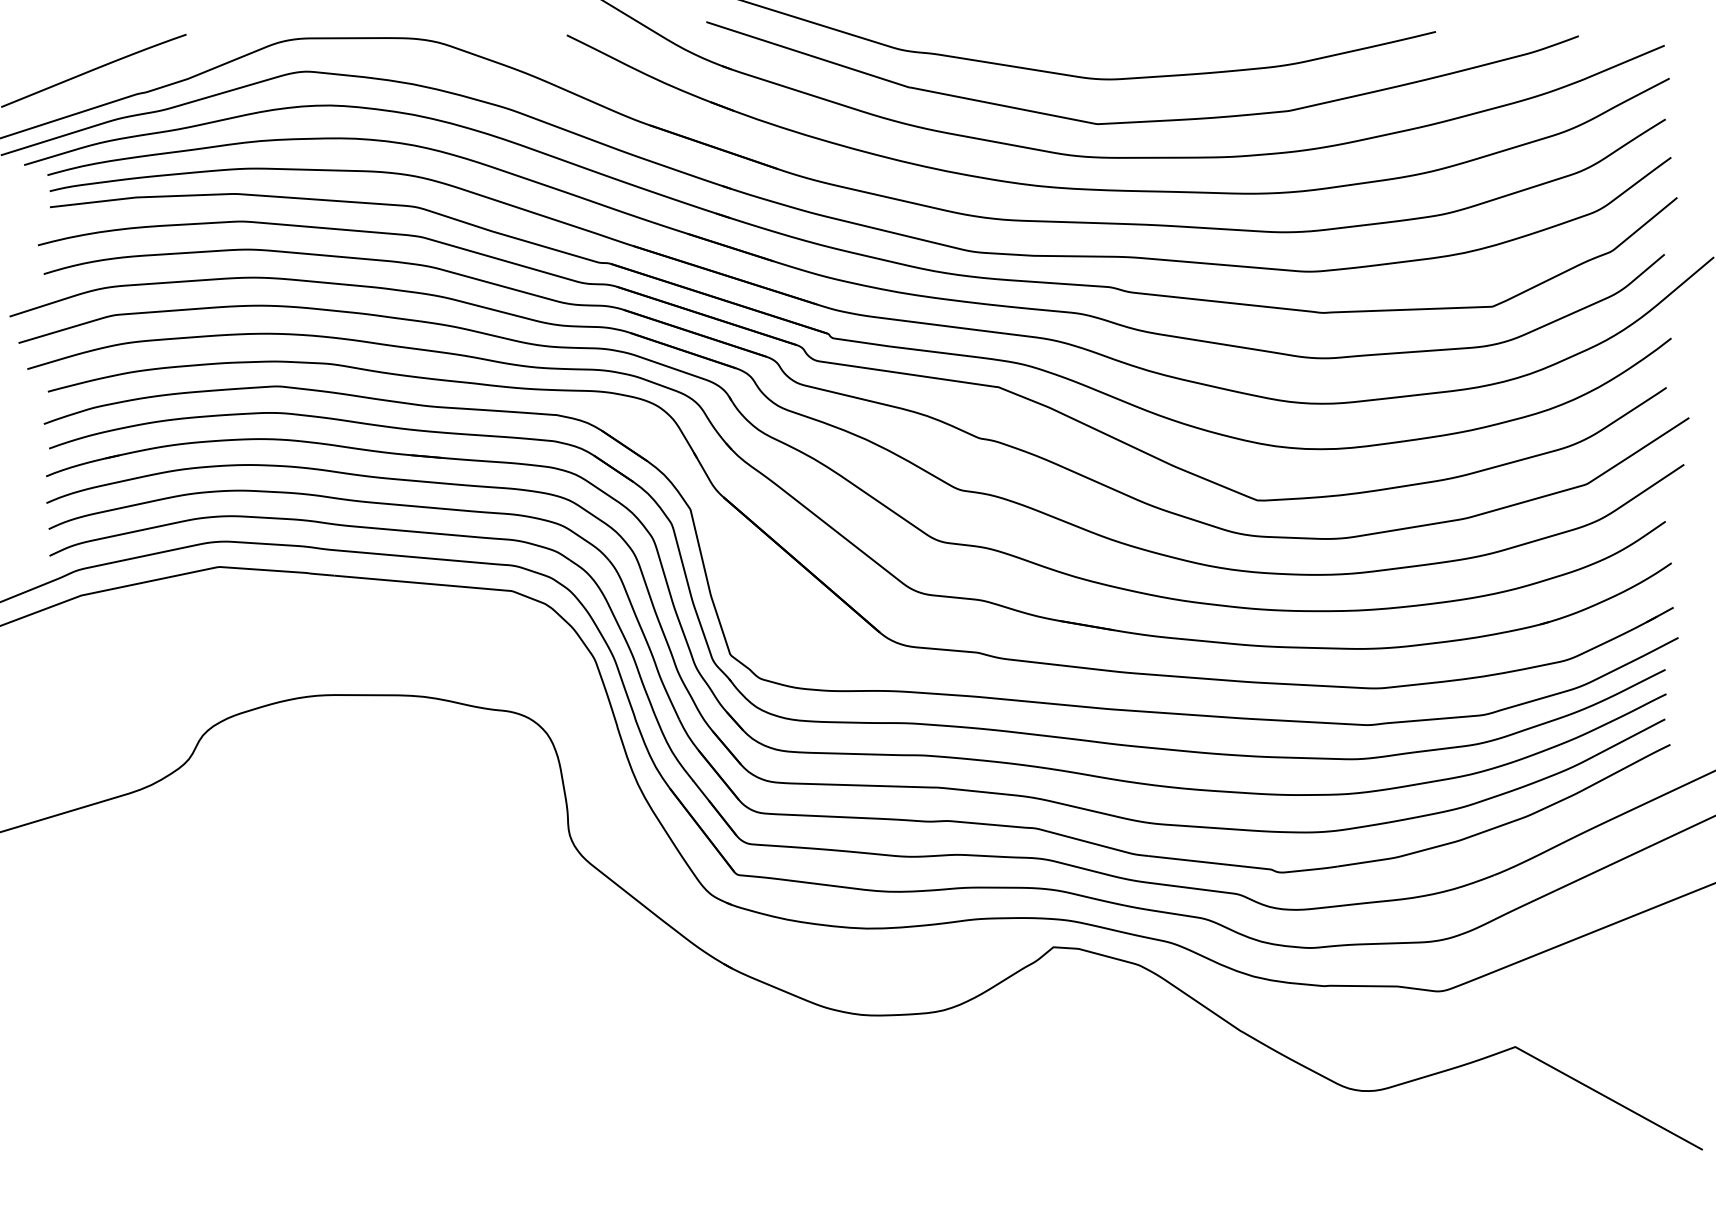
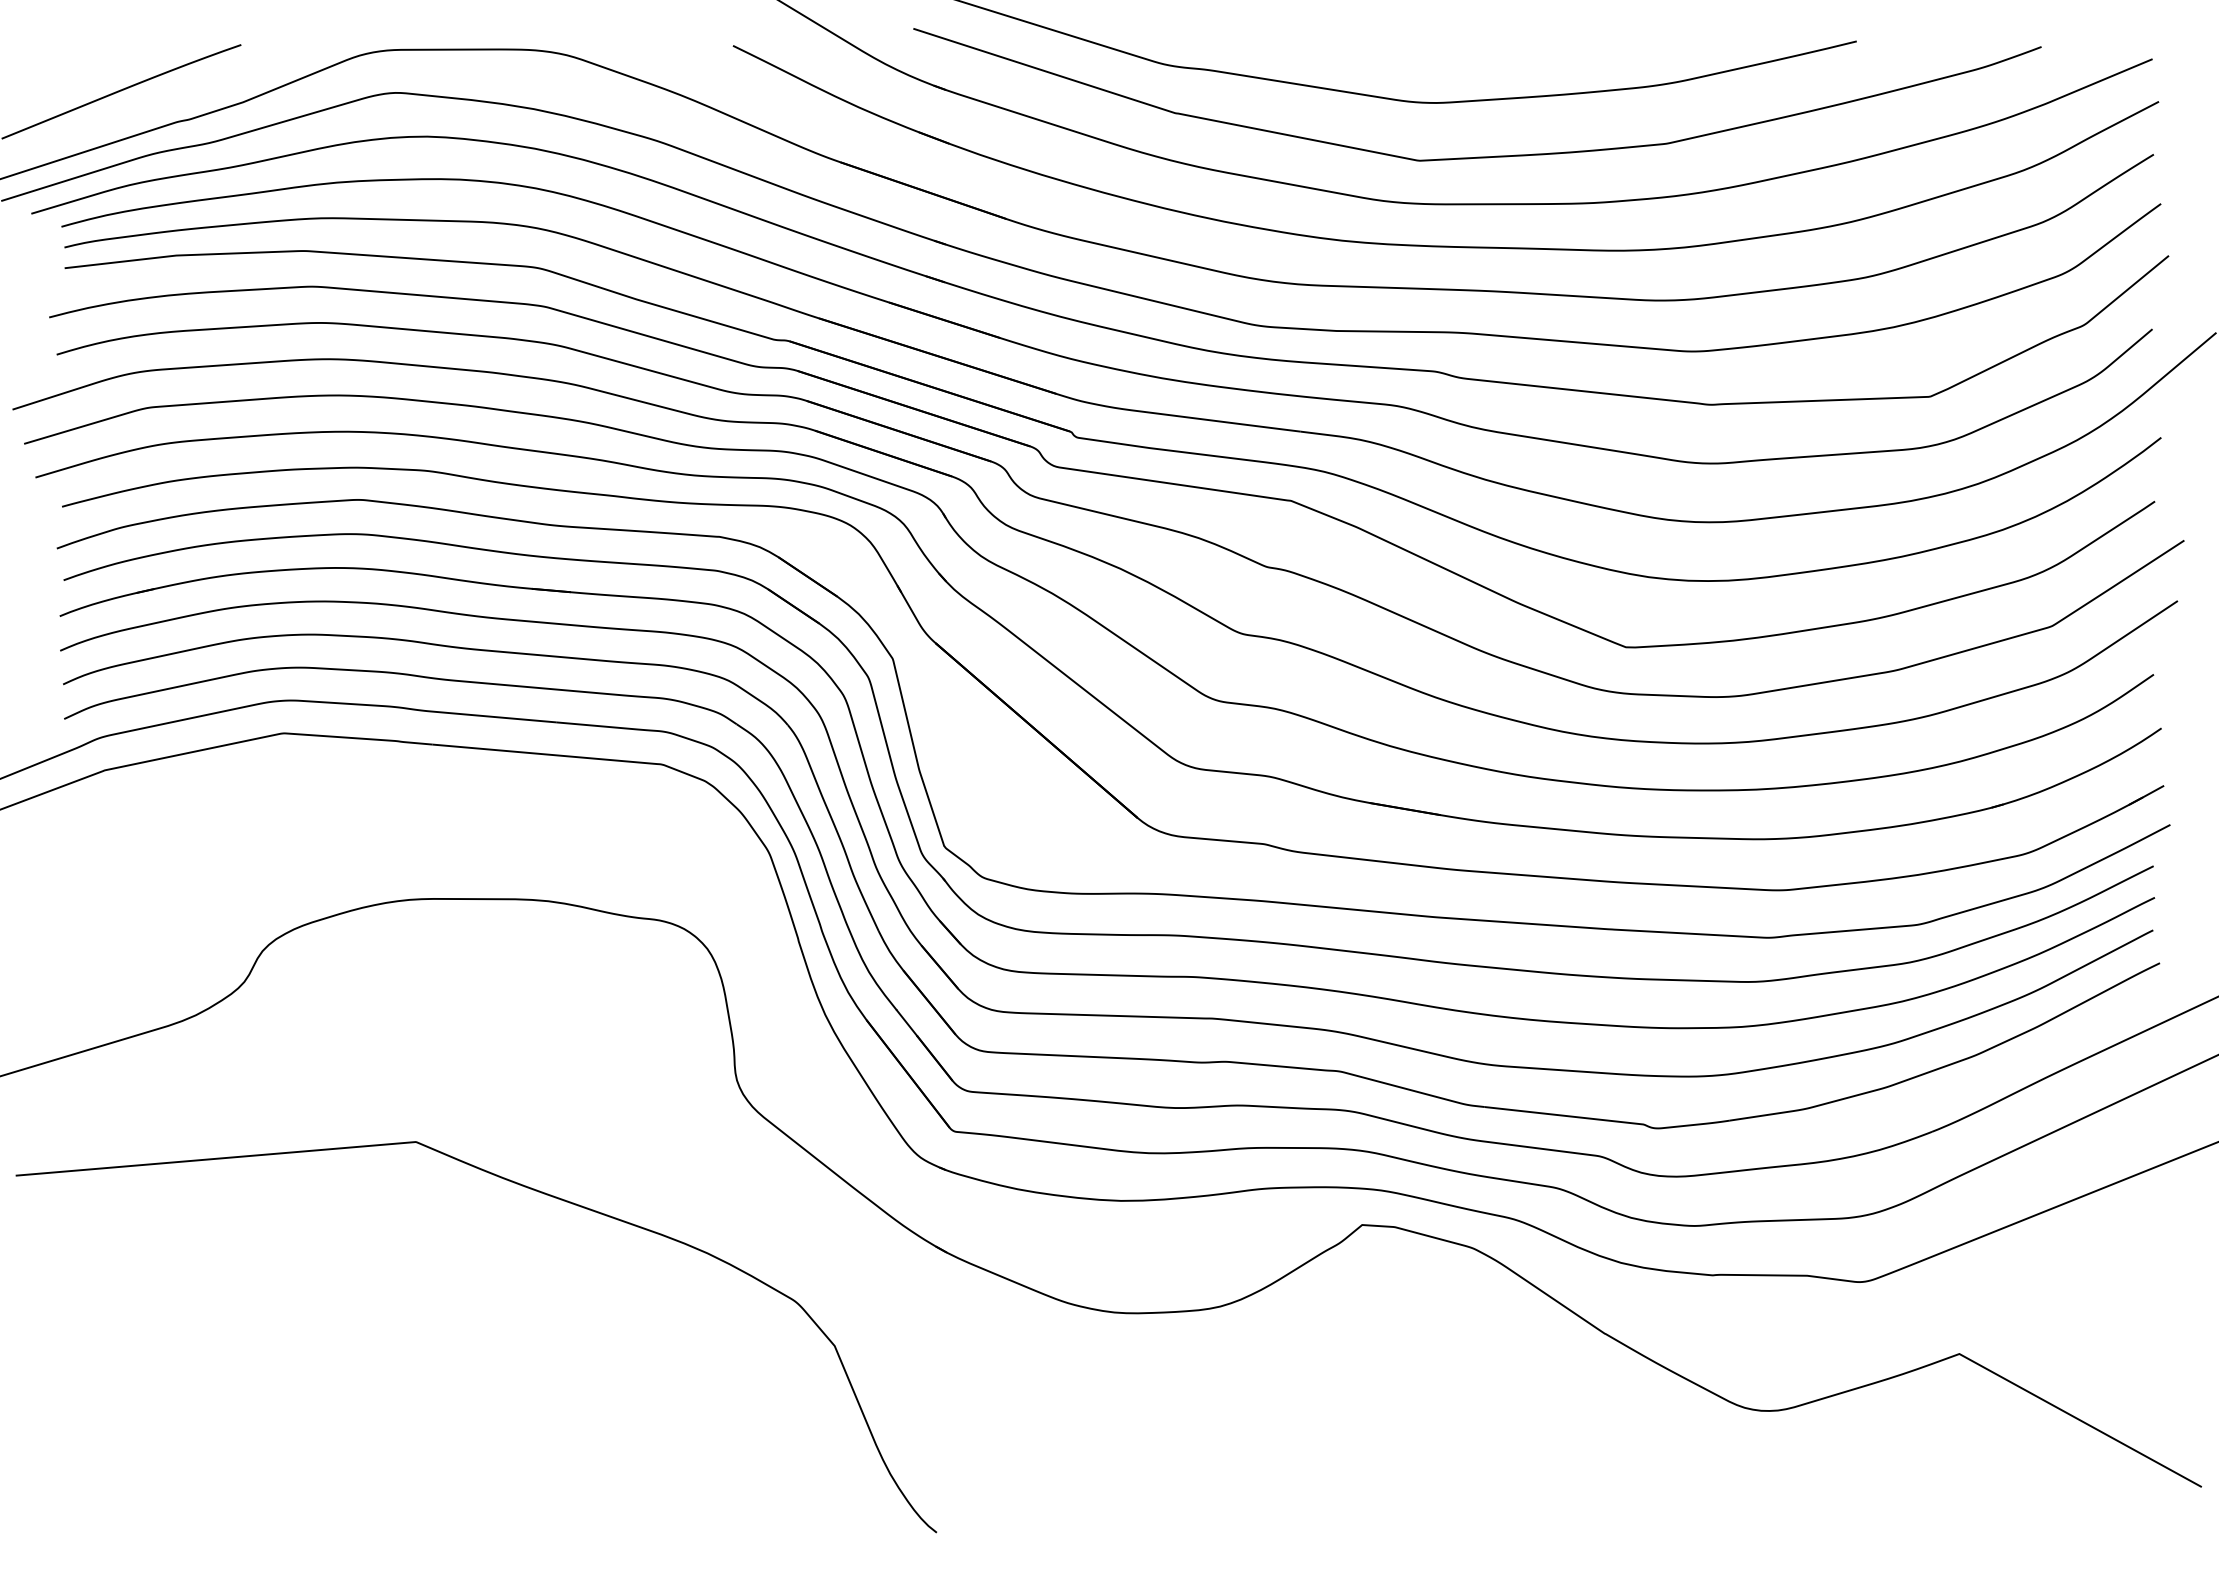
curve: (414, 921) -> (535, 1191), added

